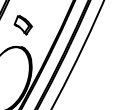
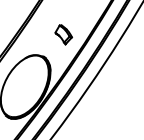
part: (22, 24) -> (63, 34), moved

